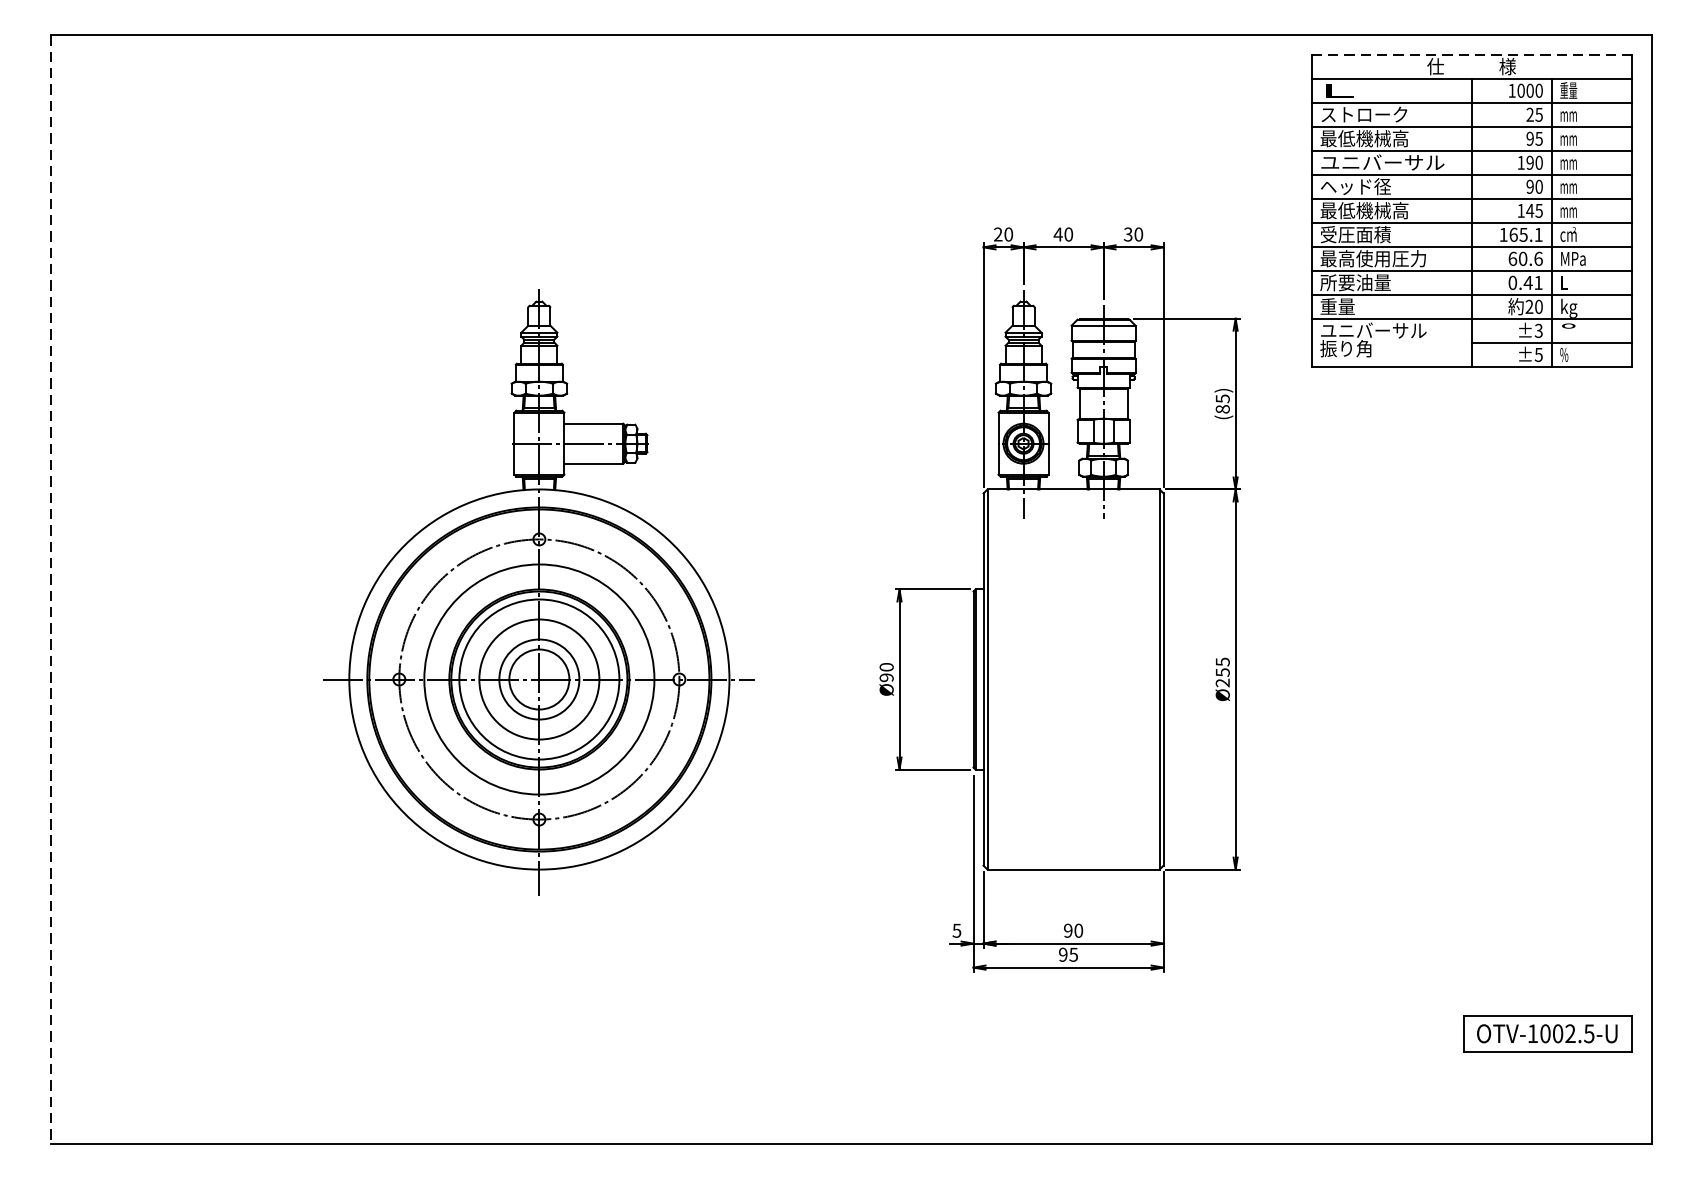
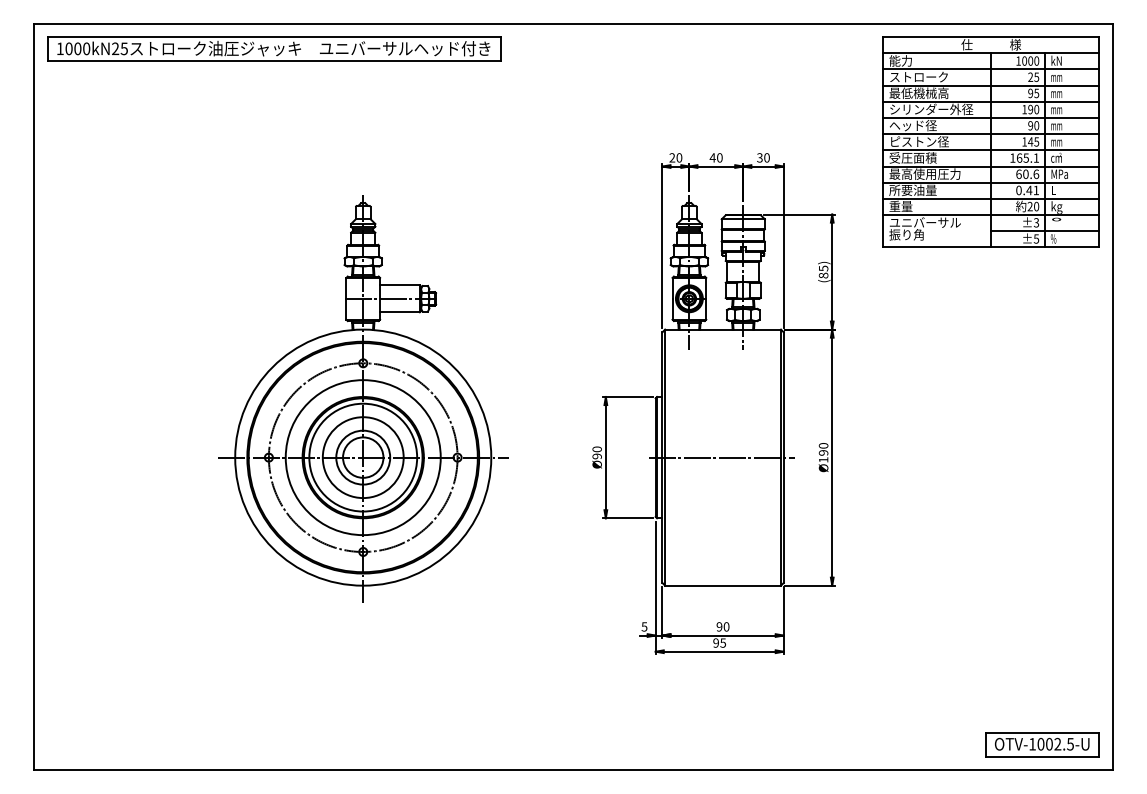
line: (1472, 55) -> (991, 37), dashed -> solid
part: (407, 72) -> (274, 48), added
text: (1336, 89) -> (900, 60), L -> 能力
text: (1568, 89) -> (1056, 60), 重量 -> kN
text: (1382, 162) -> (931, 109), ユニバーサル -> シリンダー外径
text: (1363, 210) -> (918, 141), 最低機械高 -> ピストン径
line: (51, 590) -> (34, 397), dashed -> solid
text: (1222, 671) -> (823, 452), Ø255 -> Ø190
line: (1071, 679) -> (721, 457), added
part: (1547, 1034) -> (1042, 744), moved

